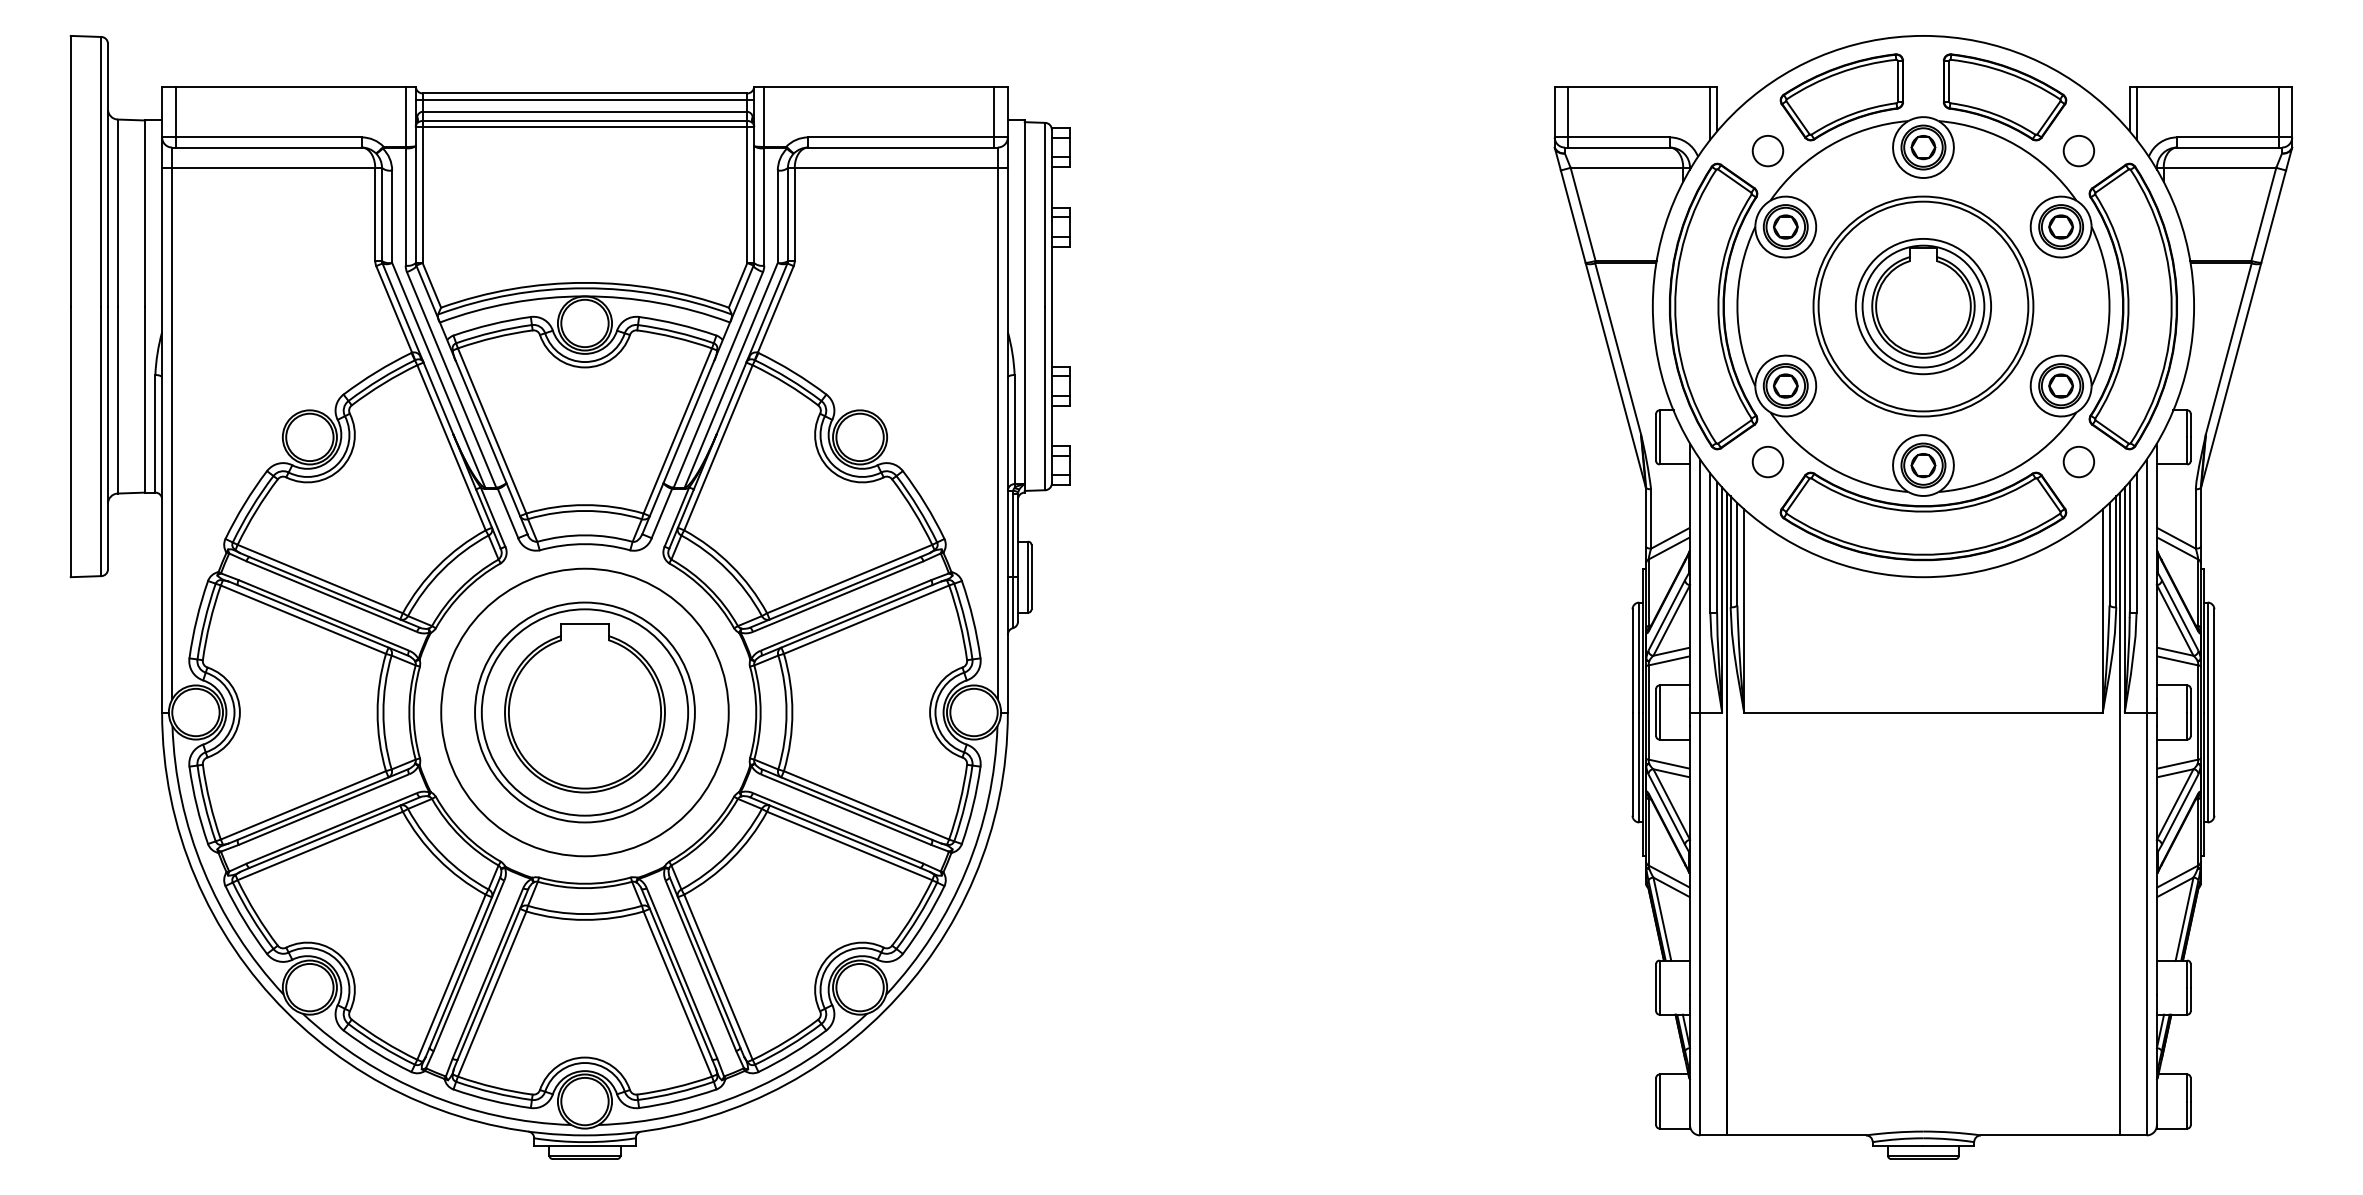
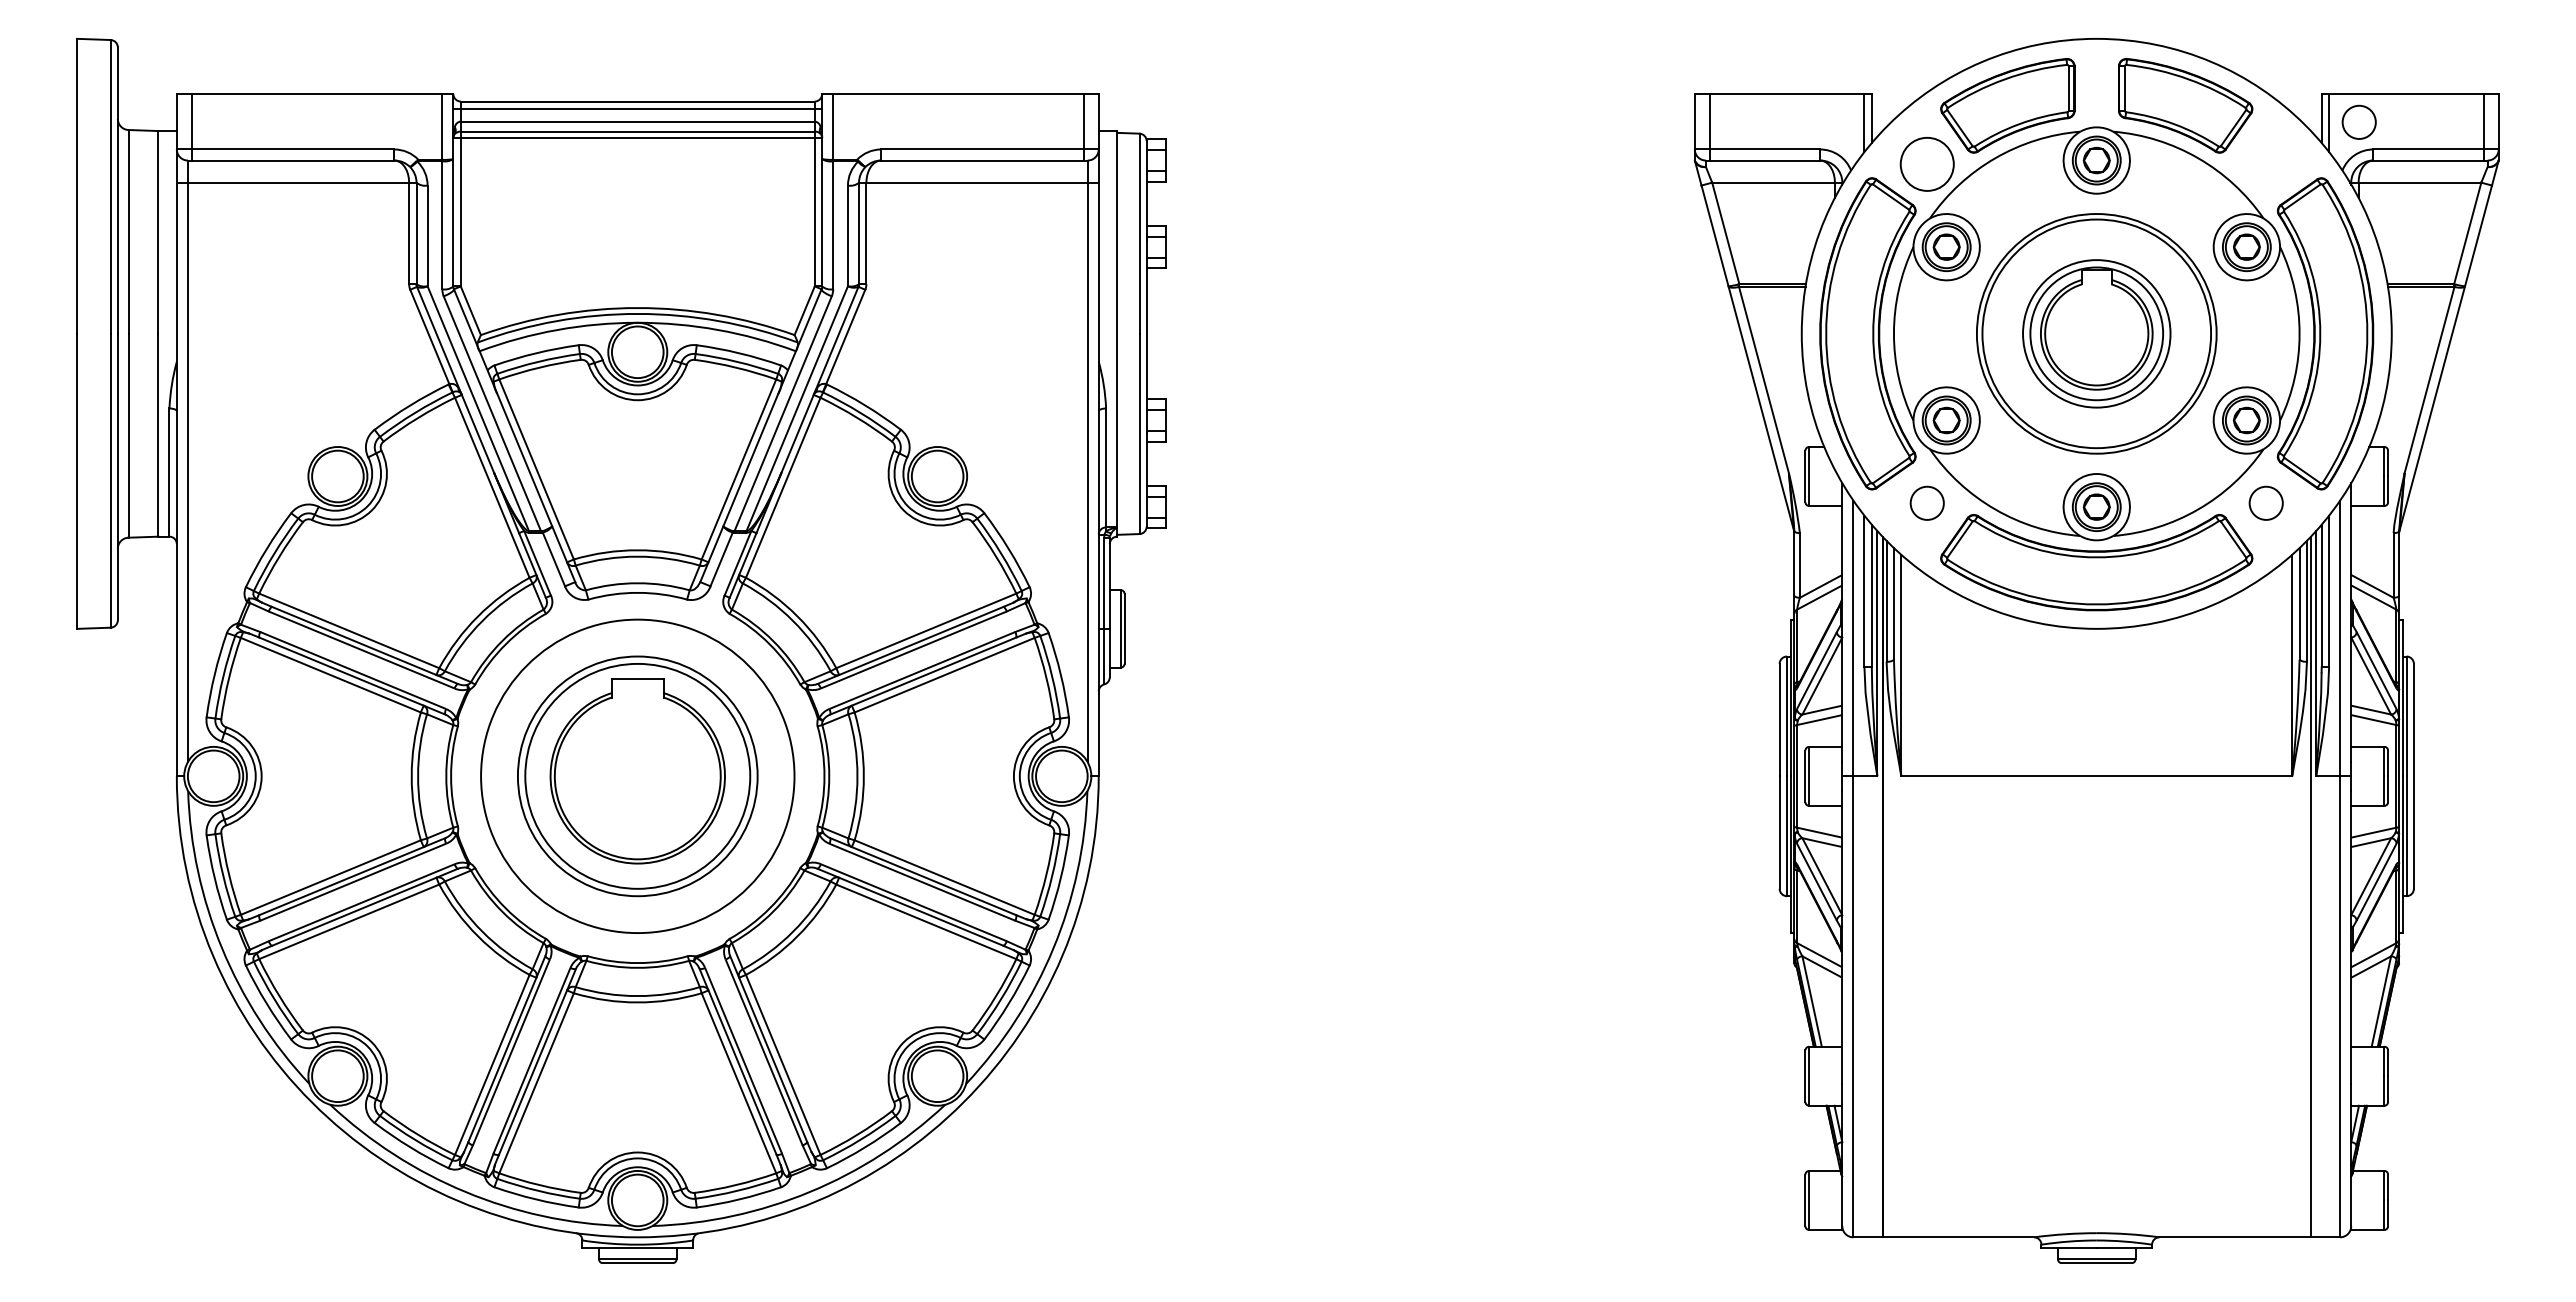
circle: (1767, 150) -> (1926, 163), size x1.6
circle: (2078, 150) -> (2358, 121), moved

